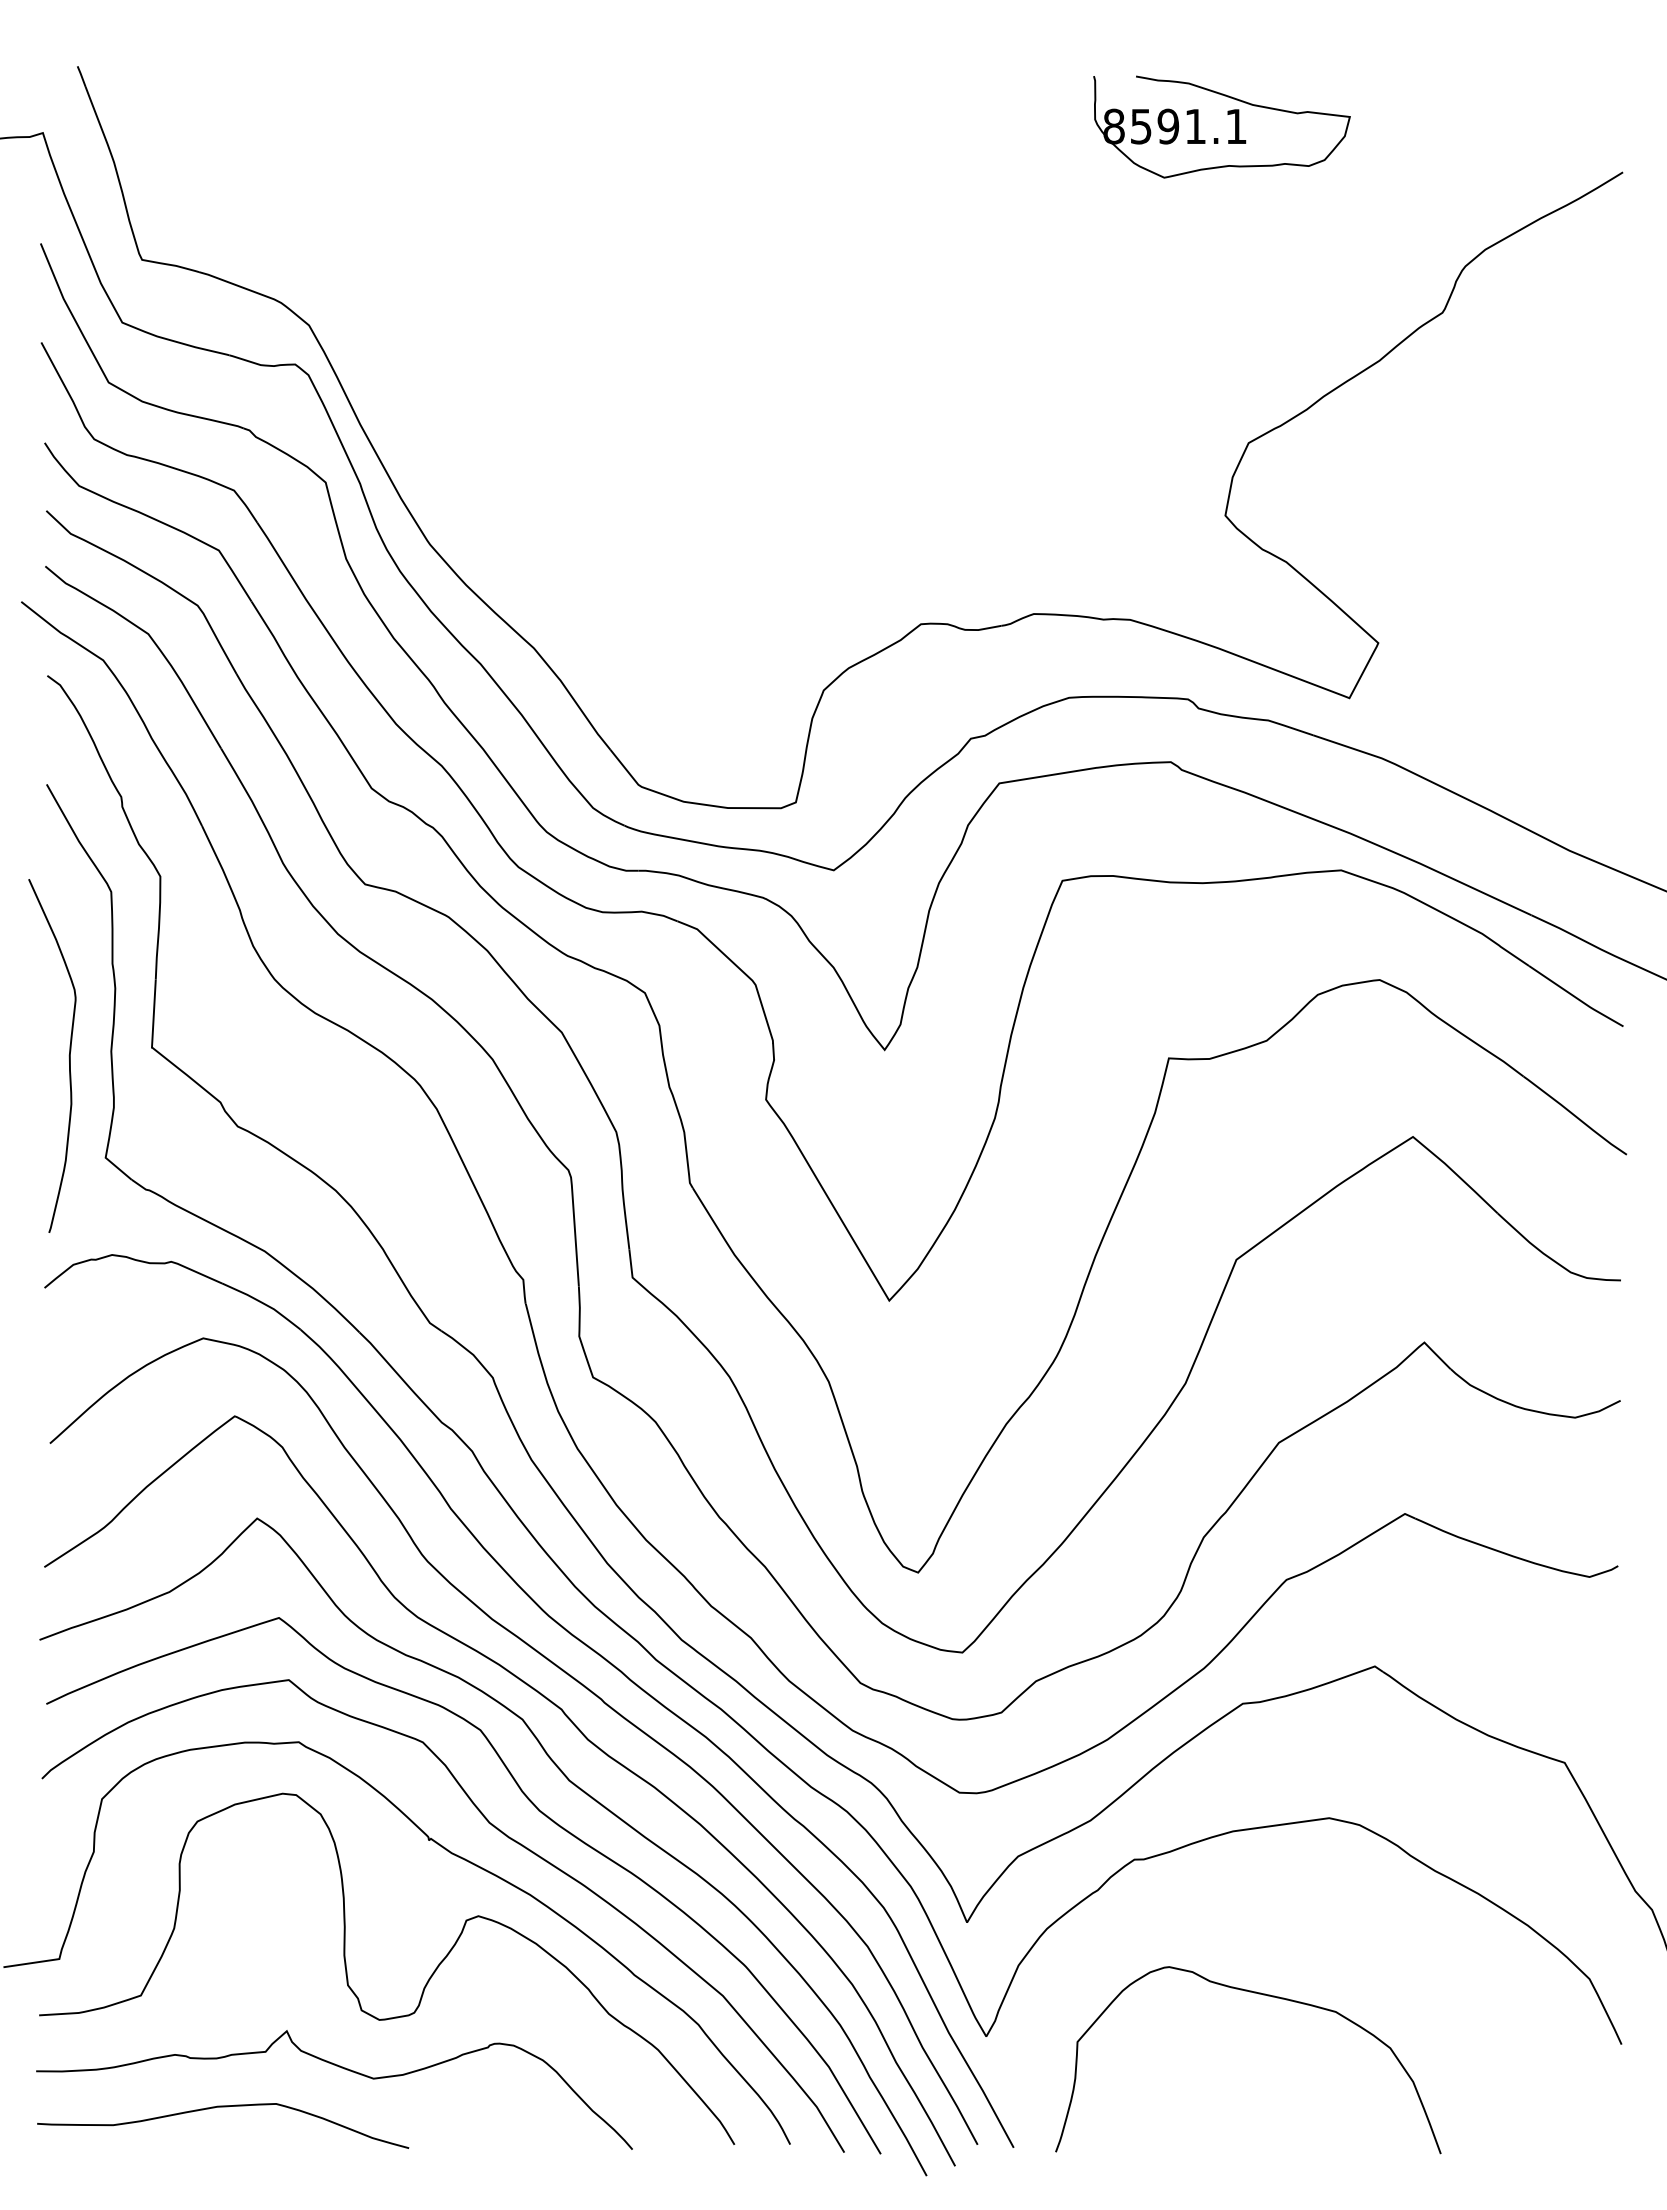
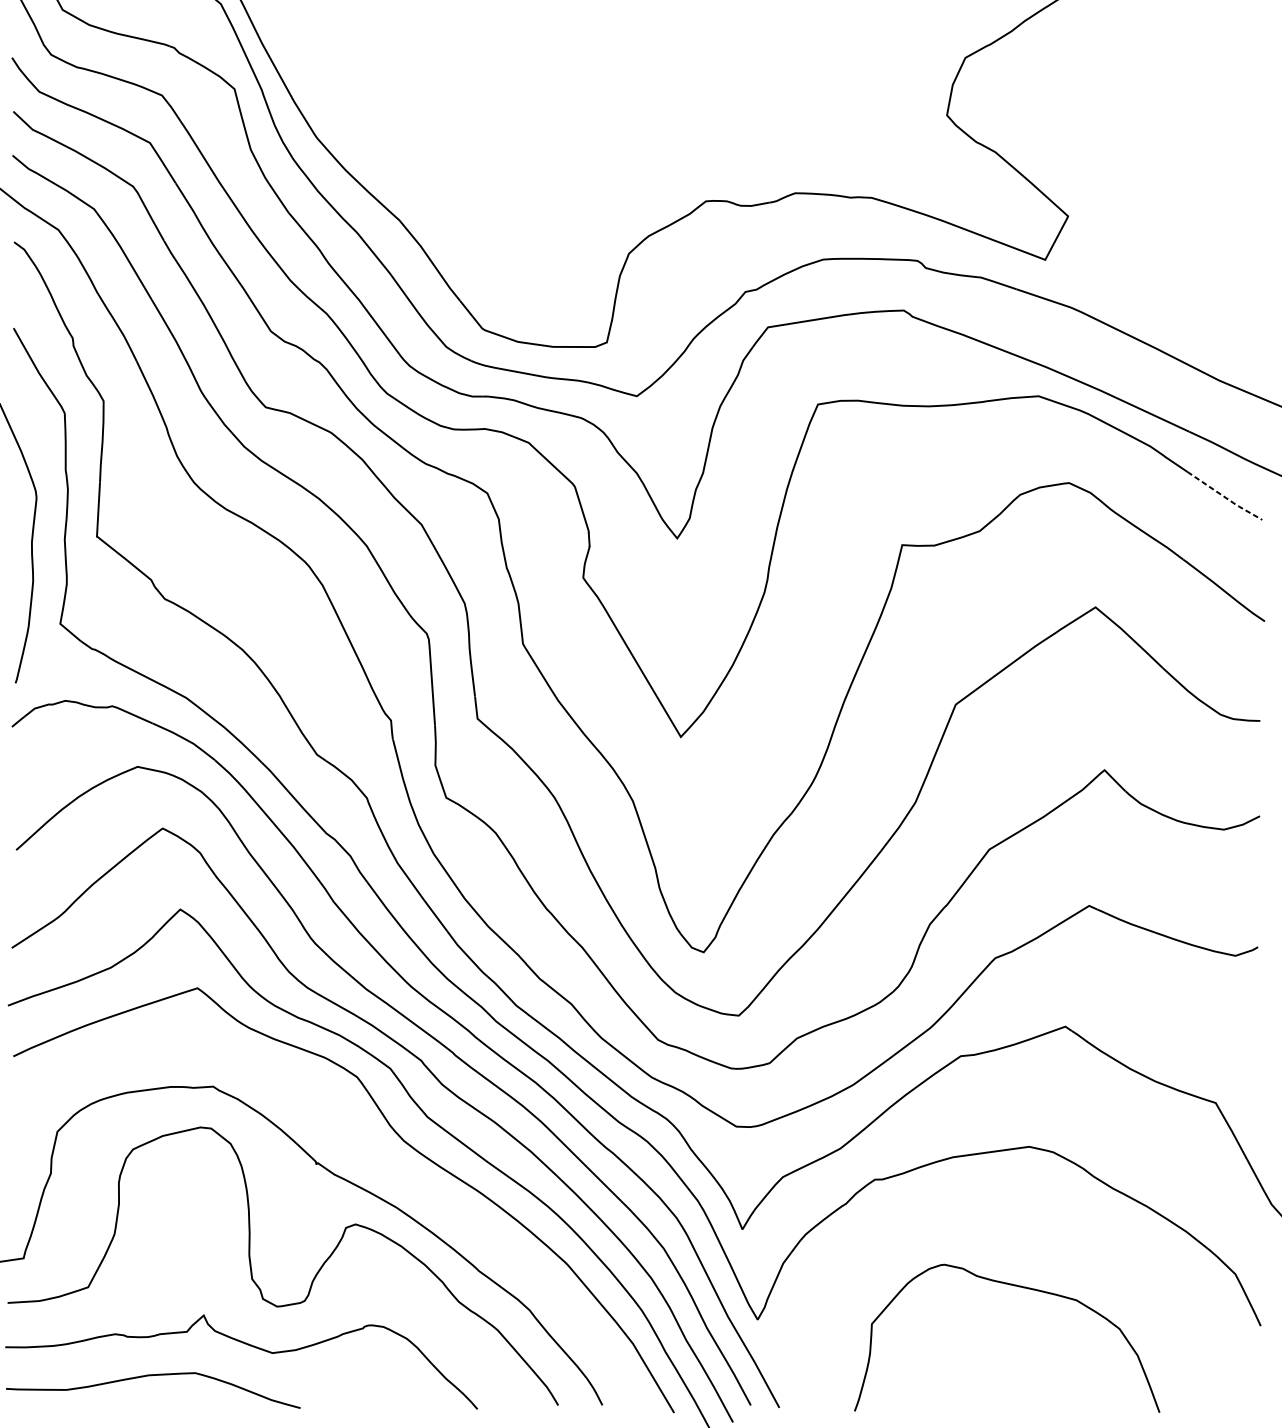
line: (1576, 998) -> (1225, 497), solid -> dashed
curve: (504, 1835) -> (376, 1160), removed
curve: (1263, 1995) -> (1019, 1287), moved

